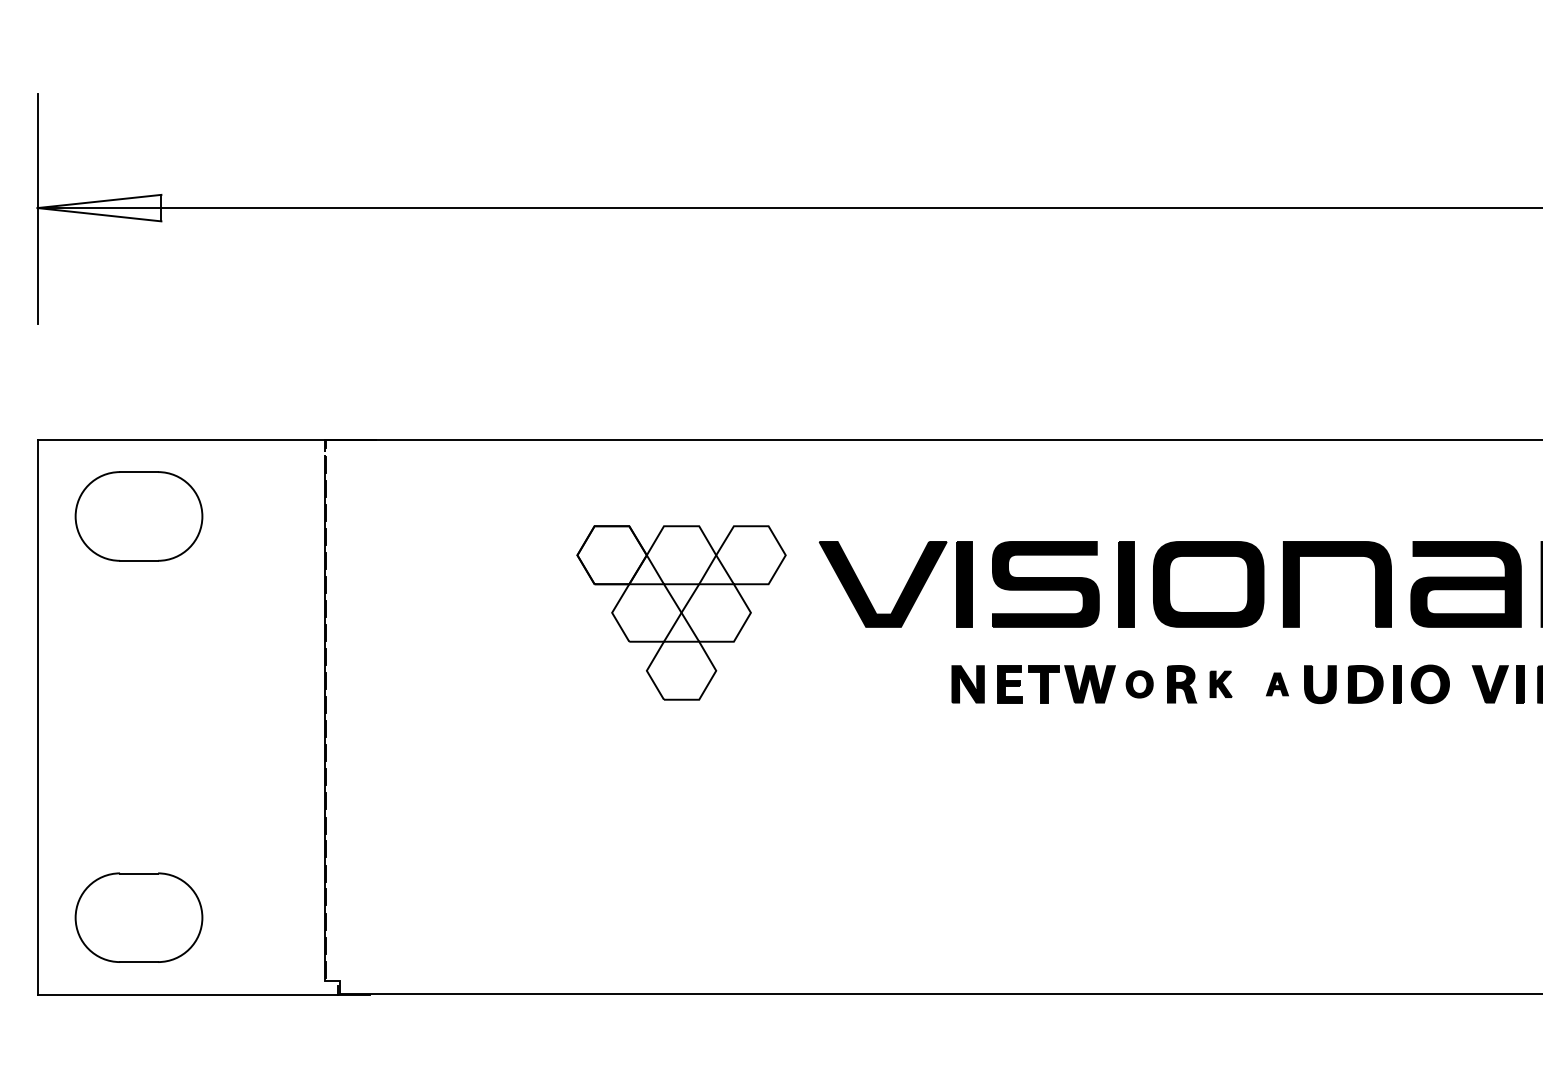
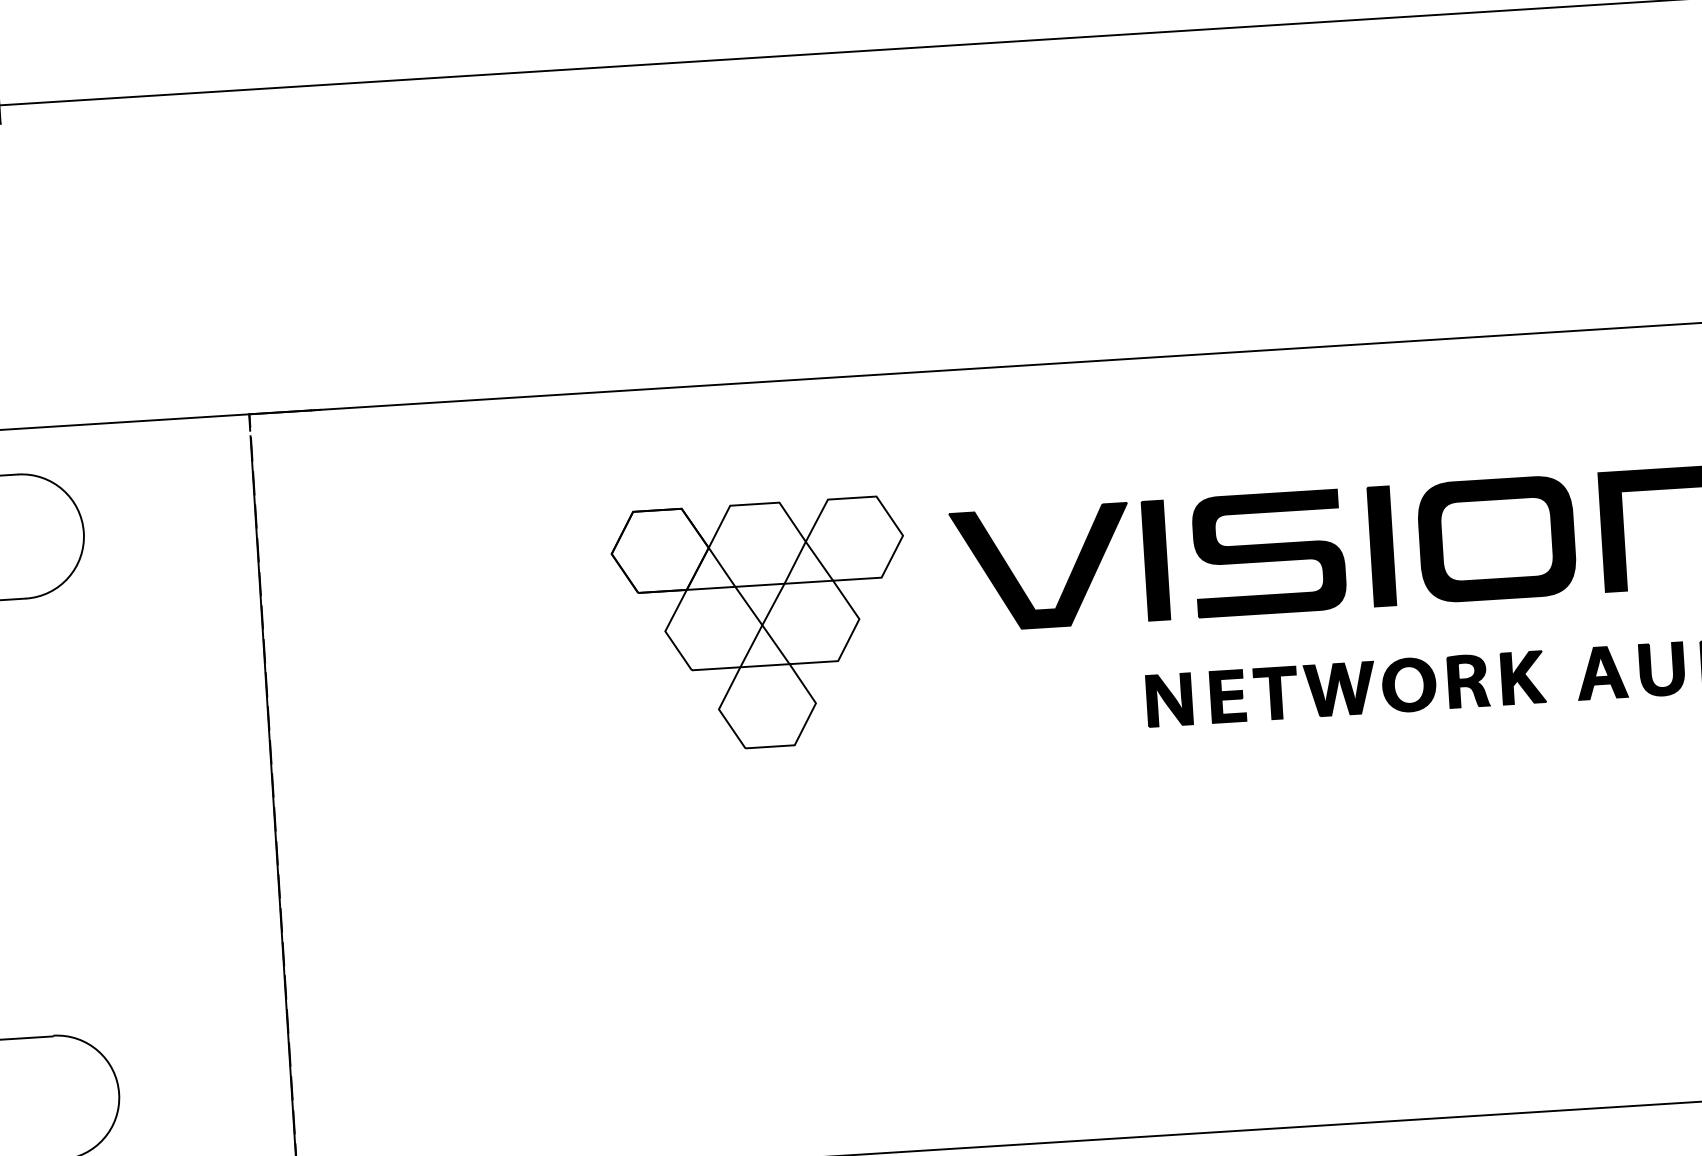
part: (1139, 684) -> (1409, 685), size x1.43
part: (1220, 684) -> (1522, 678), size x1.43
part: (1277, 684) -> (1602, 673), size x1.67

